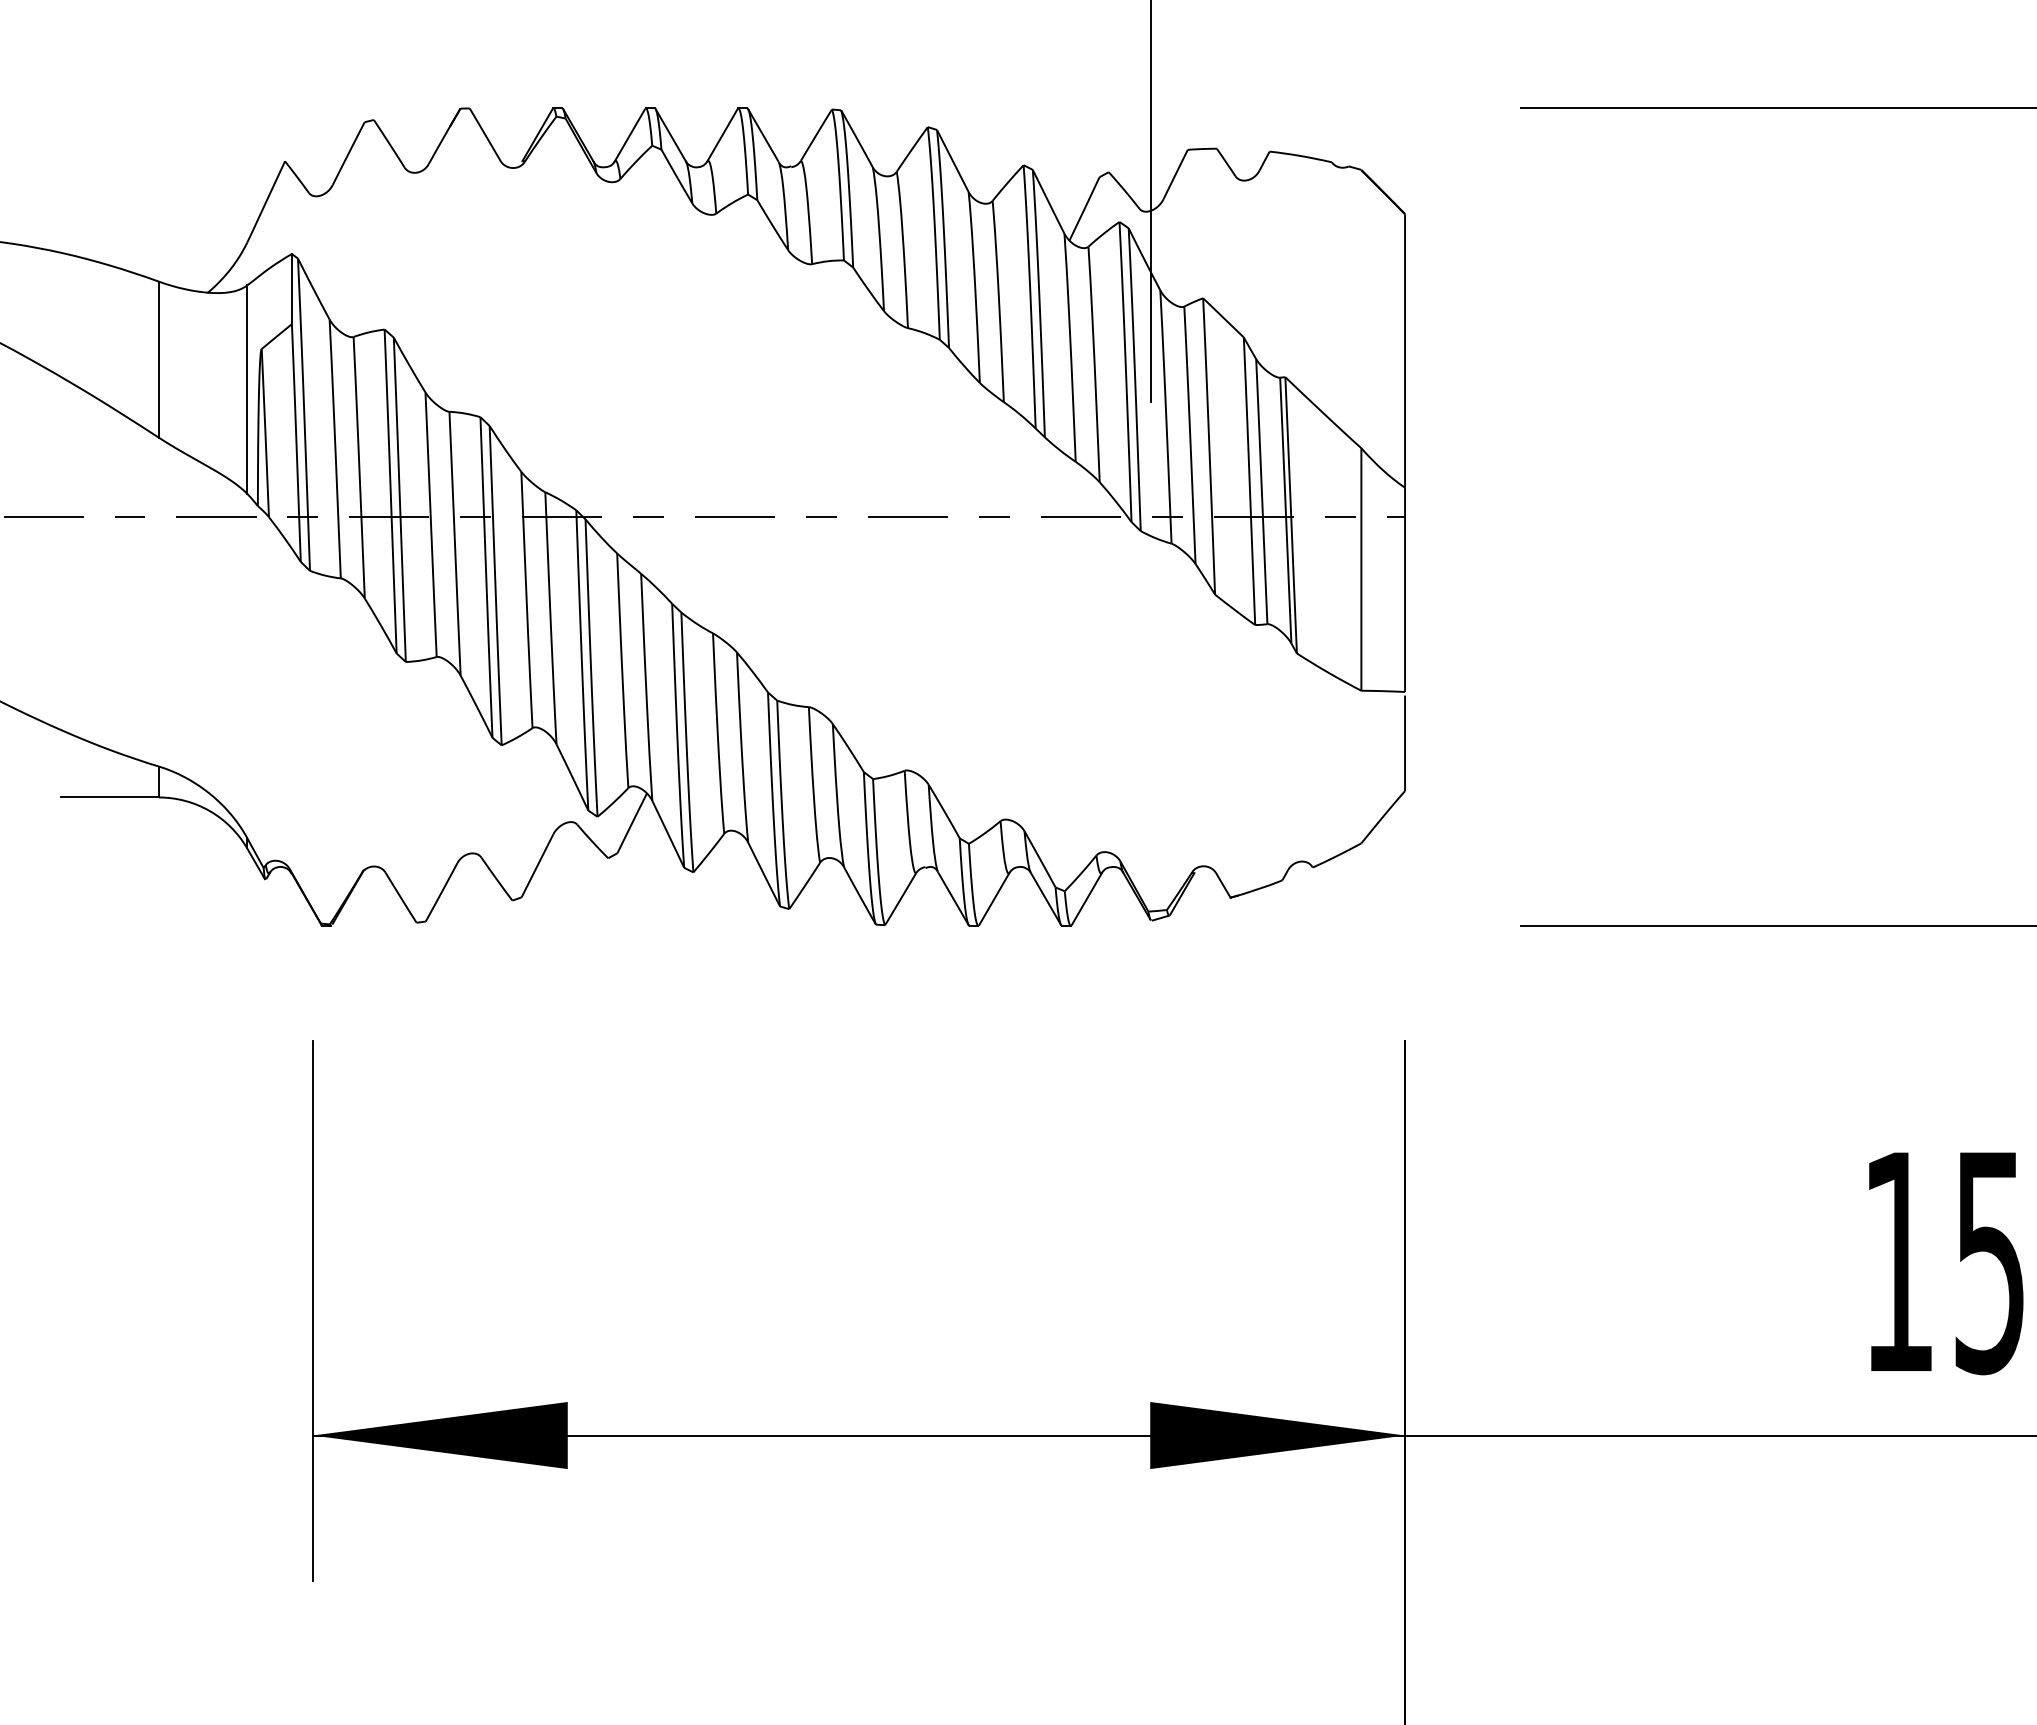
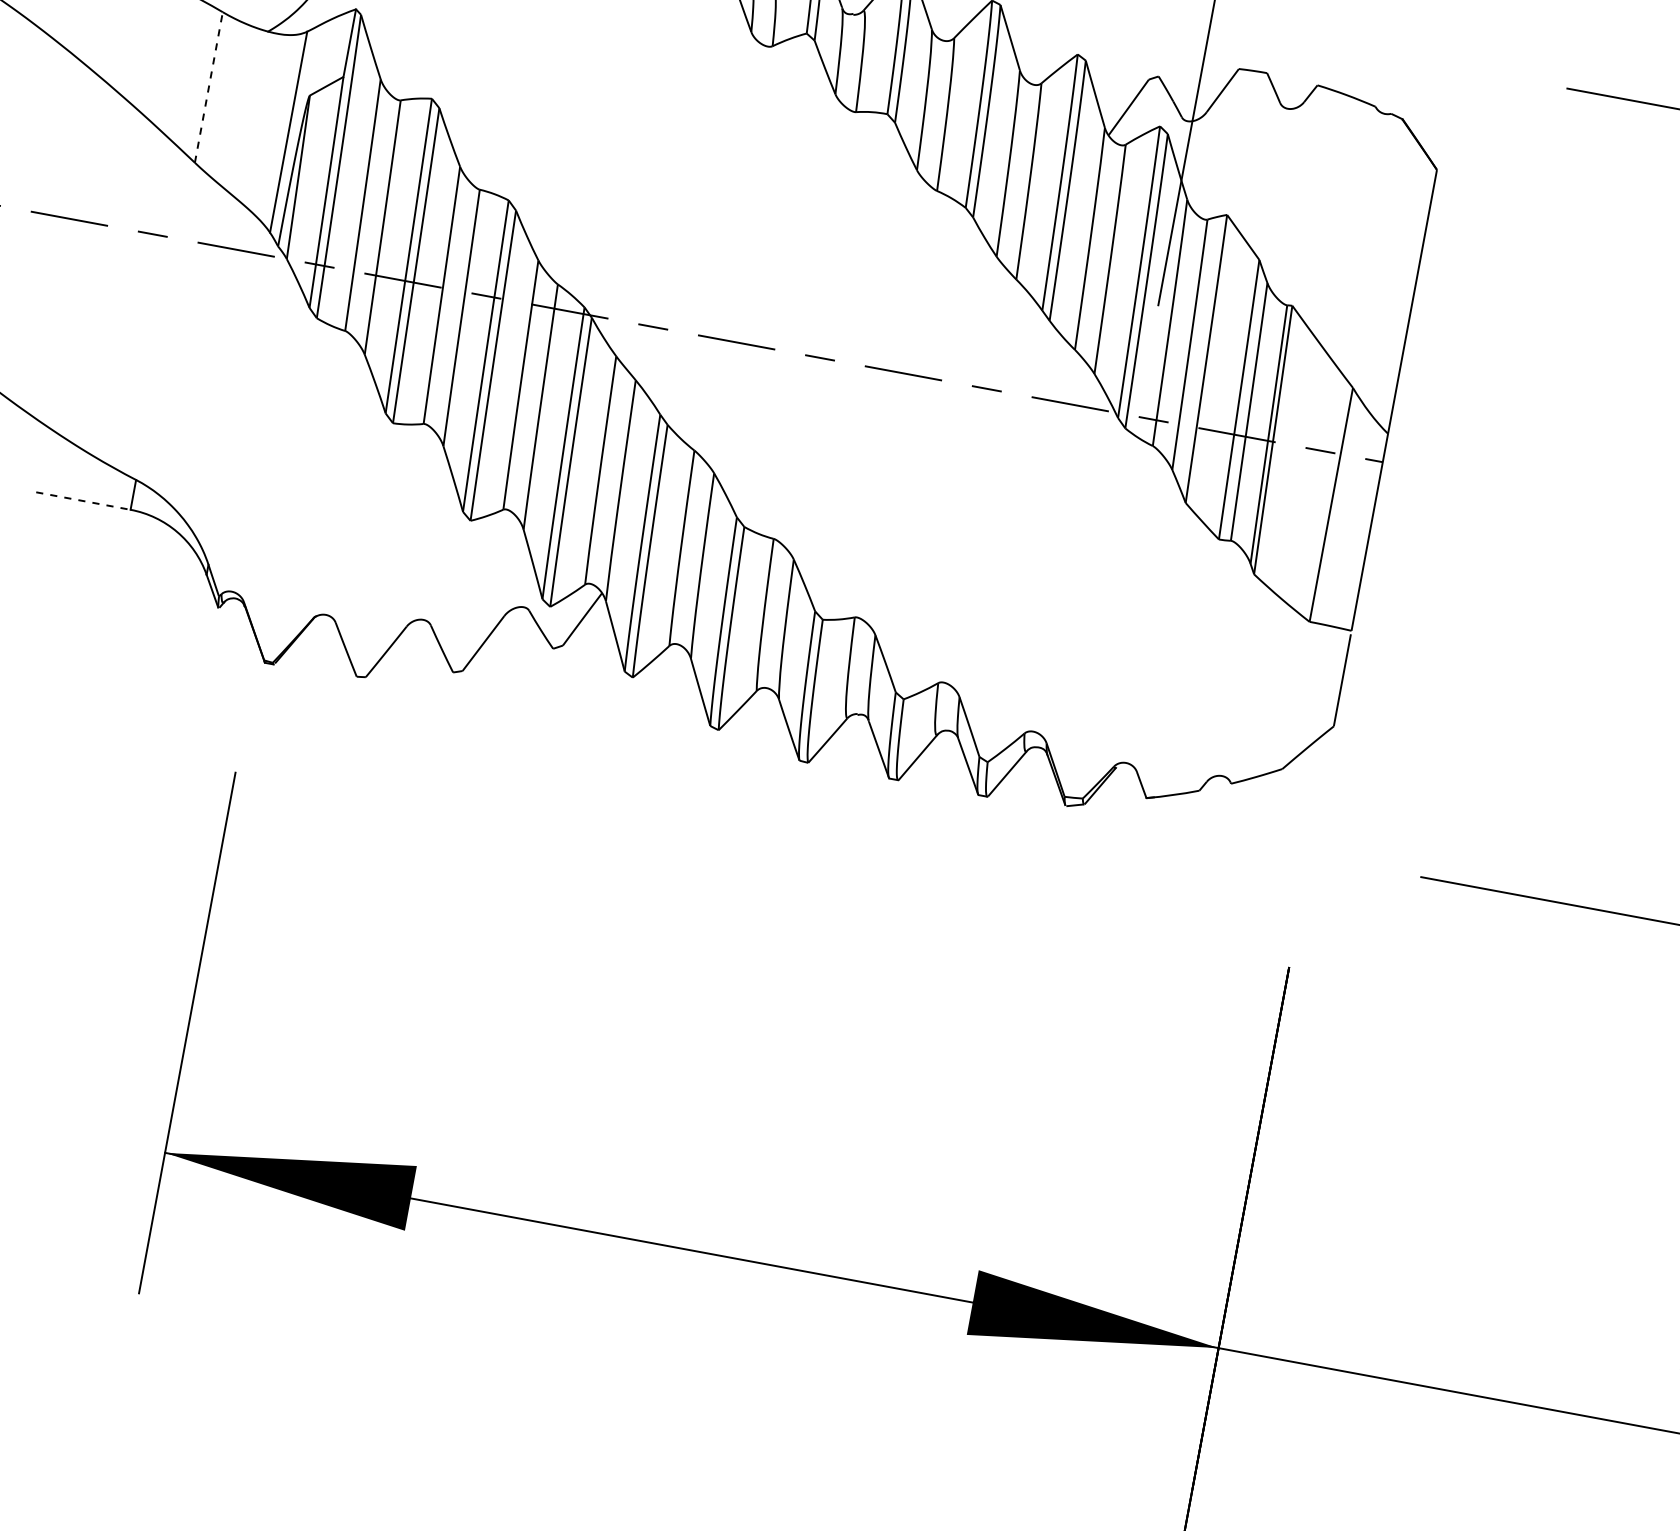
line: (158, 359) -> (208, 87), solid -> dashed
line: (110, 797) -> (83, 501), solid -> dashed

